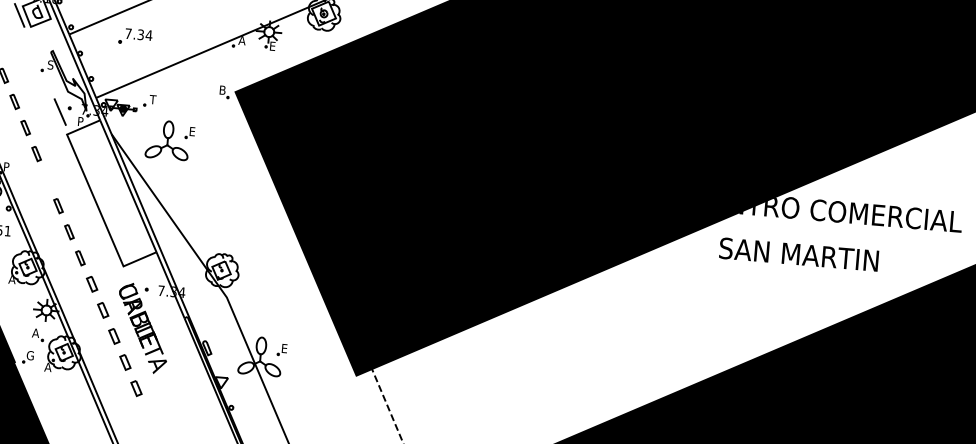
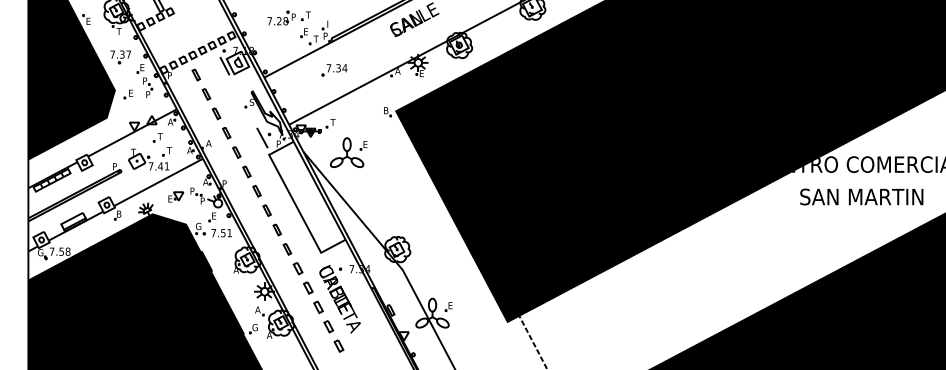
part: (135, 37) -> (334, 70), moved
part: (46, 180) -> (256, 191), added
text: (798, 253) -> (861, 196), moved

